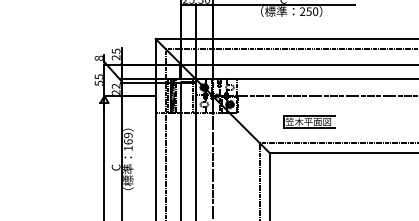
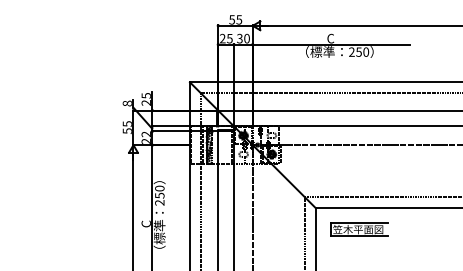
part: (309, 121) -> (359, 229), moved
text: (128, 141) -> (159, 195), 169 -> 250

